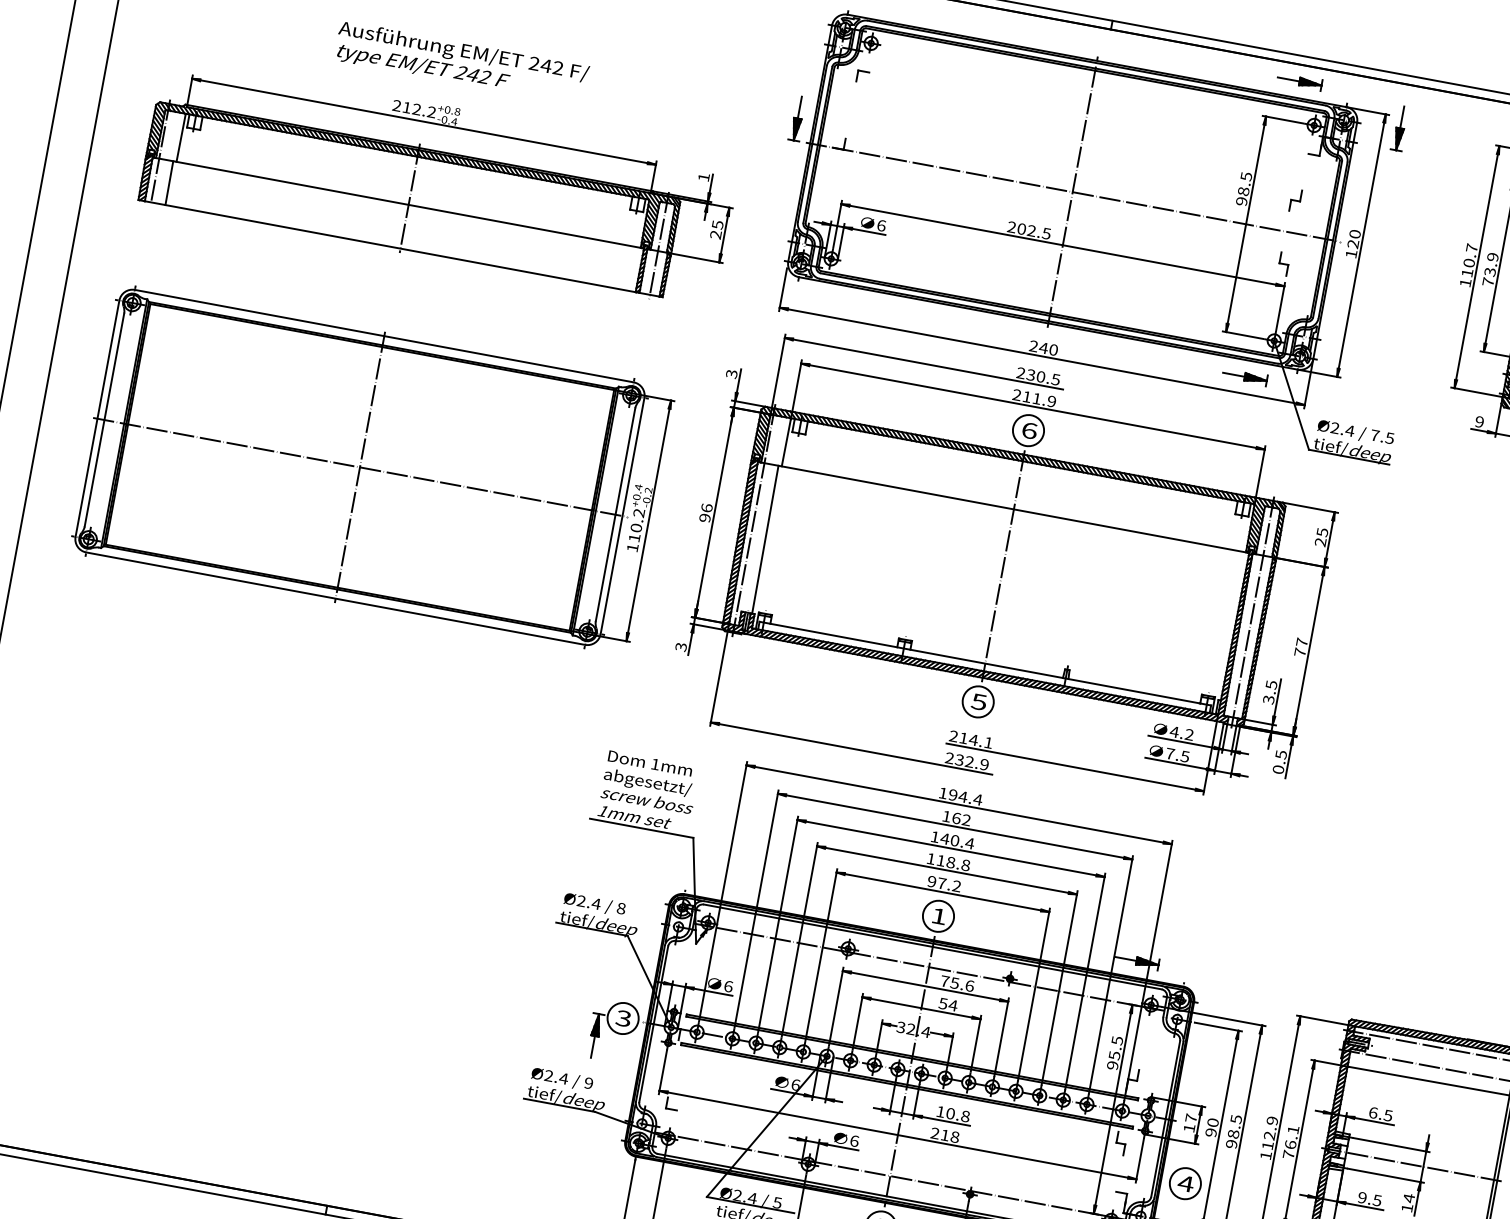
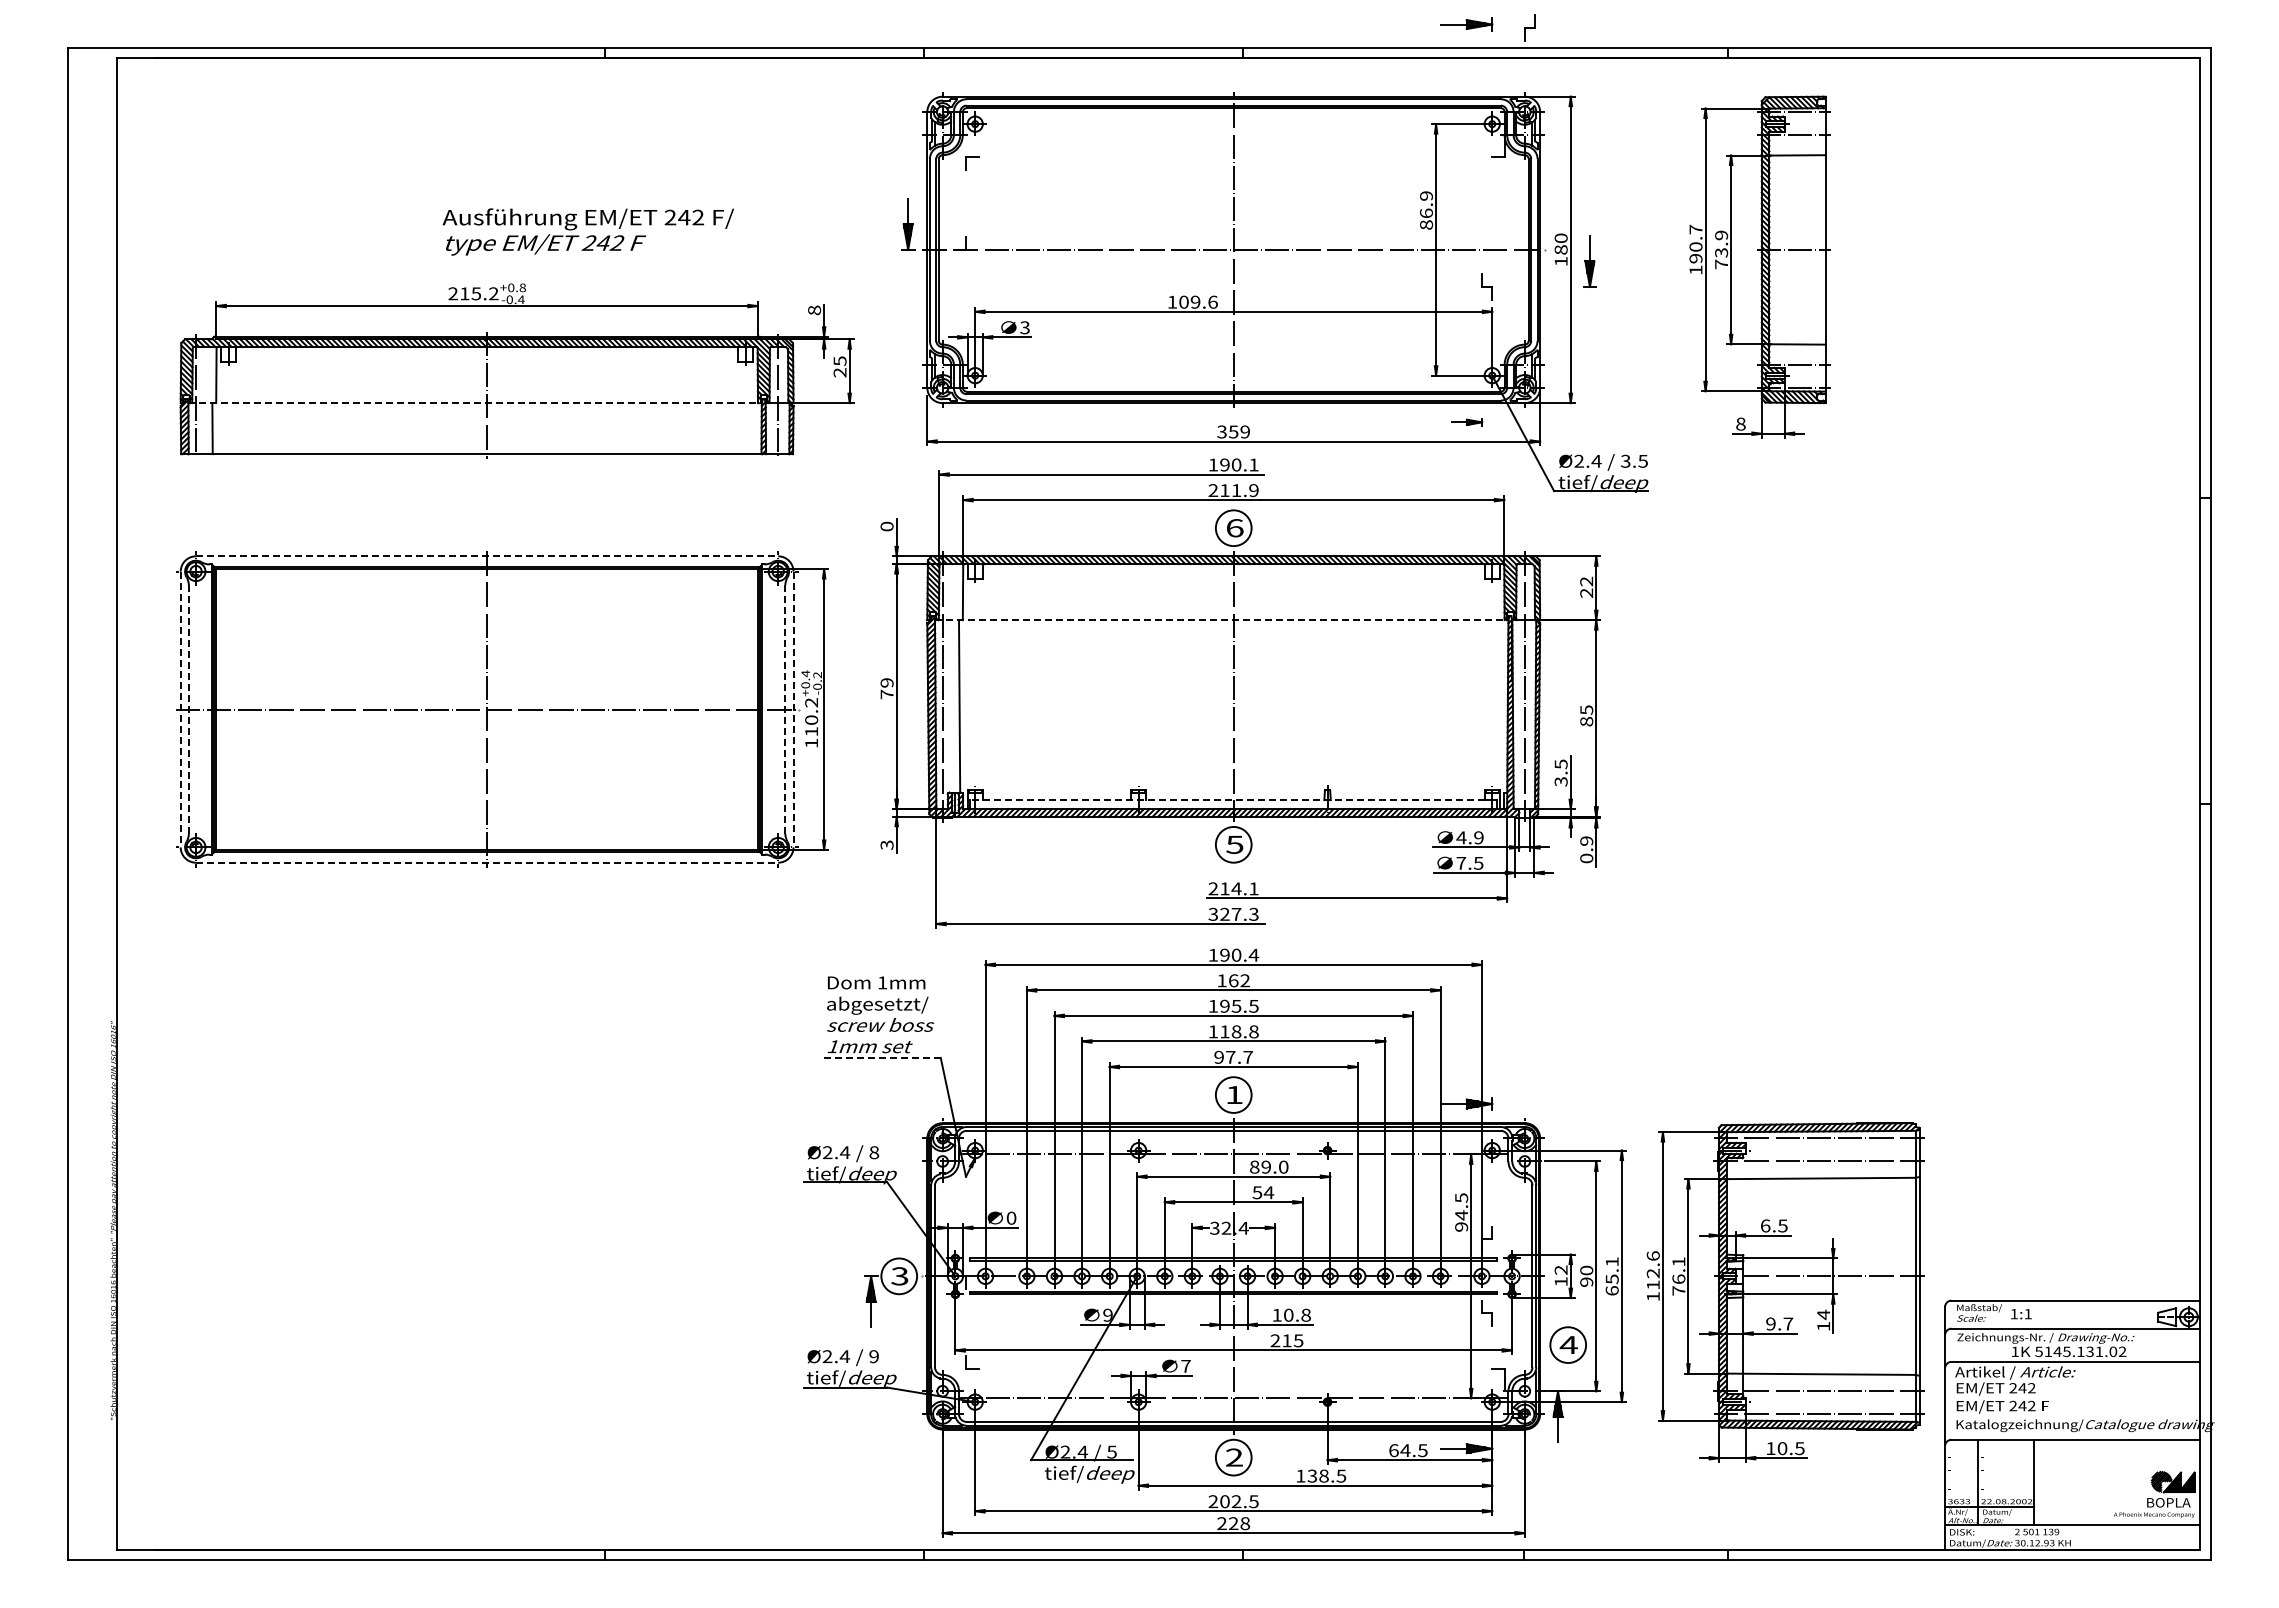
text: (461, 62) -> (587, 231), moved
part: (1299, 81) -> (1466, 24), moved
text: (416, 109) -> (476, 293), 212.2 -> 215.2
part: (1399, 128) -> (1589, 261), moved
text: (703, 177) -> (814, 310), 1 -> 8
text: (1244, 189) -> (1426, 210), 98.5 -> 86.9
part: (1295, 200) -> (1529, 27), moved
line: (398, 203) -> (475, 403), solid -> dashed
text: (881, 225) -> (1024, 327), 6 -> 3
text: (1029, 229) -> (1192, 301), 202.5 -> 109.6
text: (1352, 243) -> (1560, 249), 120 -> 180
text: (1466, 272) -> (1695, 258), 110.7 -> 190.7
line: (384, 336) -> (487, 556), solid -> dashed
text: (1043, 347) -> (1233, 431), 240 -> 359
text: (731, 374) -> (886, 526), 3 -> 0
text: (1038, 375) -> (1233, 464), 230.5 -> 190.1
part: (1244, 377) -> (1466, 422), size x0.6
line: (97, 418) -> (180, 709), solid -> dashed
line: (104, 419) -> (188, 709), solid -> dashed
text: (1479, 421) -> (1740, 423), 9 -> 8
text: (1374, 434) -> (1625, 460), 7.5 -> 3.5
line: (1003, 507) -> (1221, 620), solid -> dashed
text: (705, 512) -> (886, 688), 96 -> 79
line: (615, 514) -> (785, 709), solid -> dashed
line: (622, 516) -> (793, 709), solid -> dashed
text: (1322, 532) -> (1586, 581), 25 -> 22
line: (336, 598) -> (487, 862), solid -> dashed
text: (1301, 647) -> (1586, 715), 77 -> 85
line: (979, 662) -> (1226, 800), solid -> dashed
text: (1188, 735) -> (1478, 838), 4.2 -> 4.9
text: (1281, 755) -> (1586, 841), 0.5 -> 0.9
text: (967, 760) -> (1233, 913), 232.9 -> 327.3
text: (963, 796) -> (1236, 954), 194.4 -> 190.4
line: (640, 827) -> (879, 1057), solid -> dashed
text: (957, 840) -> (1239, 1005), 140.4 -> 195.5
text: (956, 885) -> (1247, 1056), 97.2 -> 97.7
text: (957, 983) -> (1269, 1166), 75.6 -> 89.0
text: (728, 985) -> (1011, 1217), 6 -> 0
text: (1114, 1055) -> (1461, 1215), 95.5 -> 94.5
text: (795, 1084) -> (1107, 1314), 6 -> 9
text: (1190, 1117) -> (1560, 1269), 17 -> 12
text: (1271, 1120) -> (1652, 1255), 112.9 -> 112.6
text: (1233, 1131) -> (1611, 1276), 98.5 -> 65.1
text: (955, 1136) -> (1298, 1340), 218 -> 215
text: (854, 1140) -> (1185, 1365), 6 -> 7
text: (1377, 1200) -> (1788, 1323), 9.5 -> 9.7

